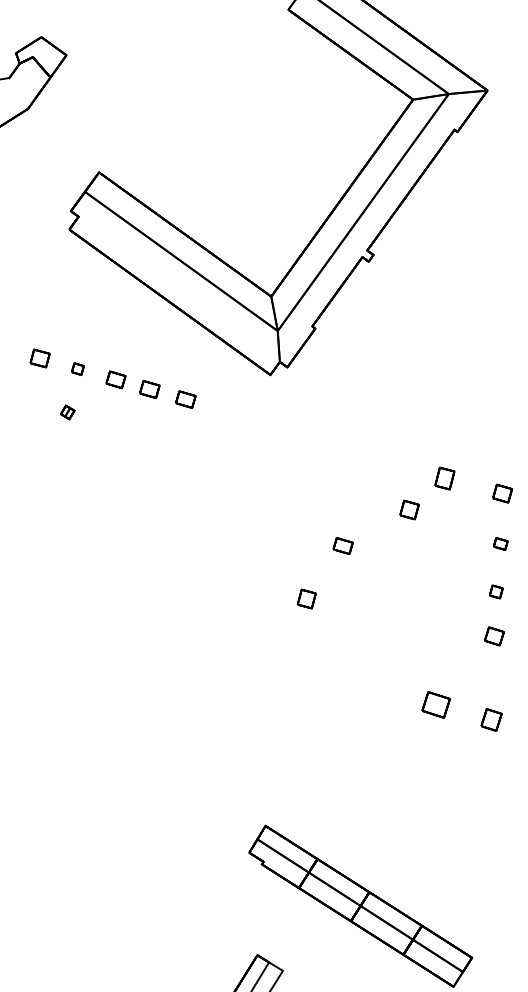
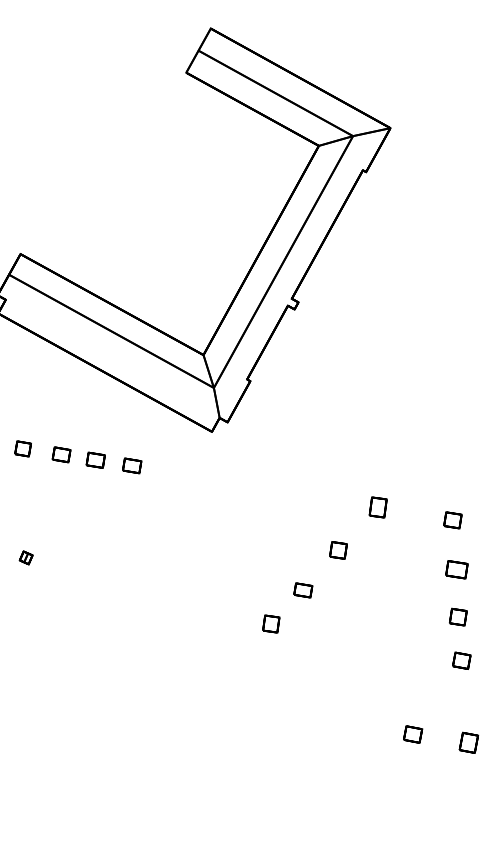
part: (77, 368) -> (22, 448), size x1.43
part: (67, 412) -> (25, 557), moved
part: (444, 478) -> (377, 507), moved
part: (409, 509) -> (338, 549), moved
part: (500, 543) -> (456, 569), size x1.67
part: (496, 591) -> (458, 616), size x1.43
part: (306, 598) -> (270, 623), moved
part: (436, 704) -> (413, 734), size x0.71

